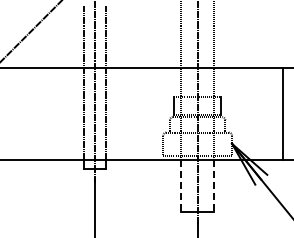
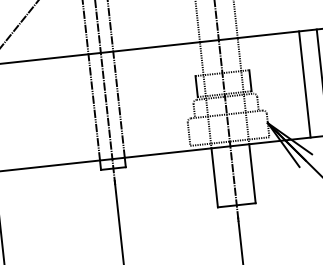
line: (267, 113) -> (304, 83), added
line: (181, 186) -> (215, 178), dashed -> solid
line: (214, 186) -> (252, 174), dashed -> solid

